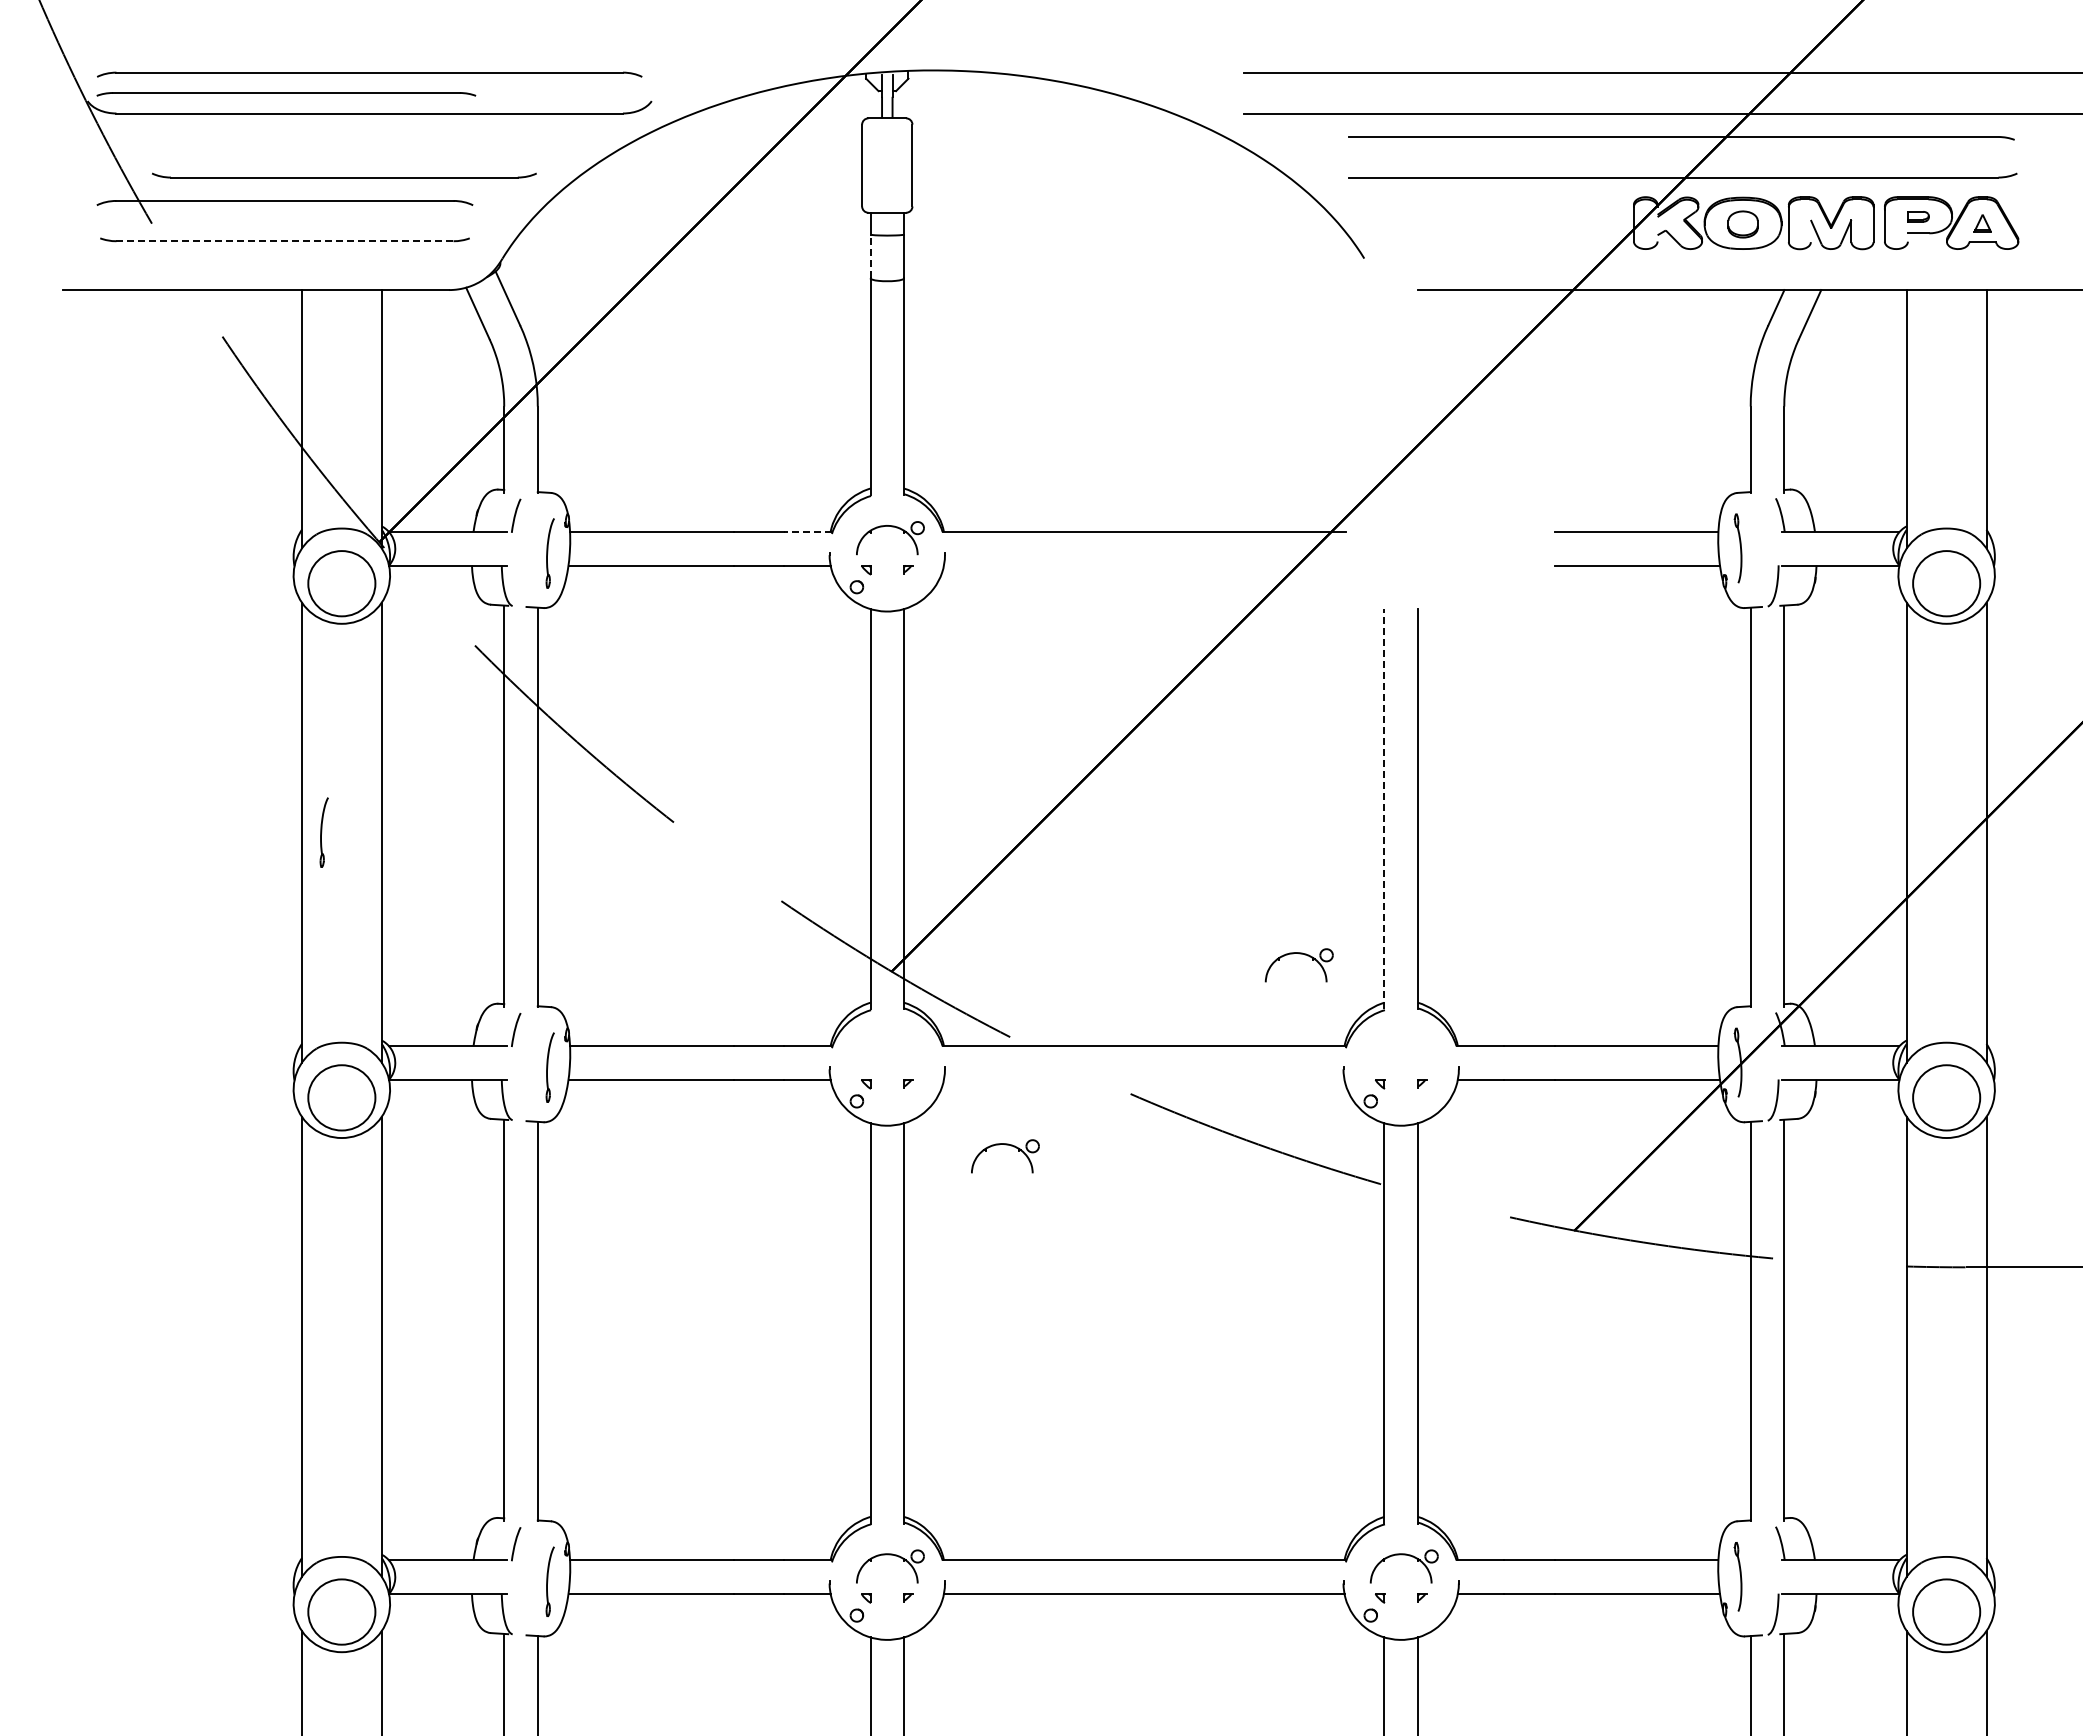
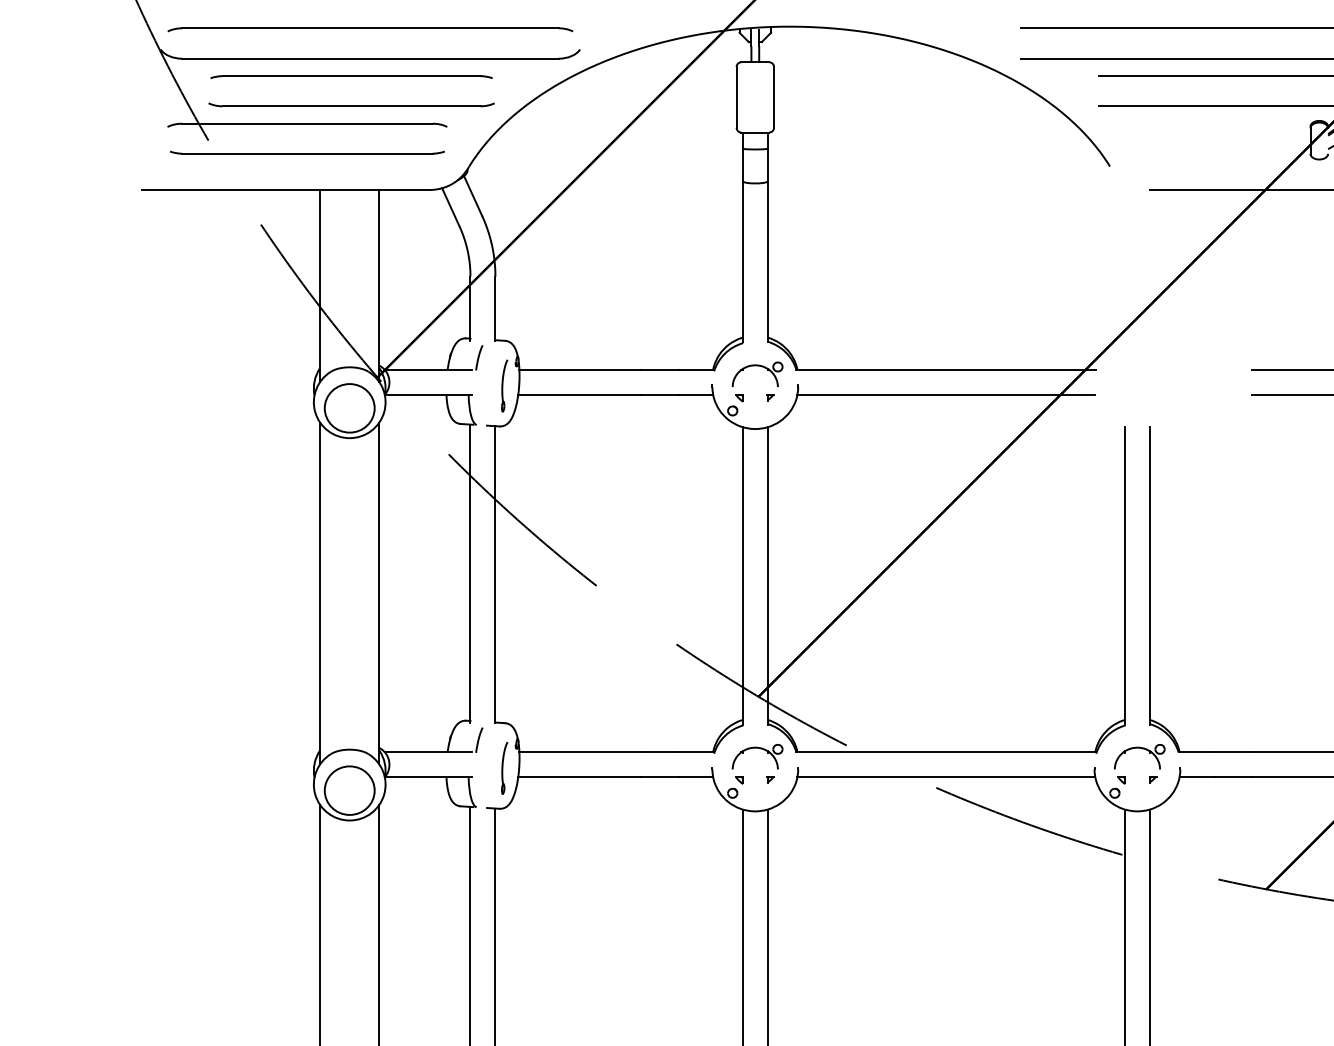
part: (286, 94) -> (351, 77), moved
line: (285, 241) -> (307, 153), dashed -> solid
line: (870, 256) -> (742, 165), dashed -> solid
line: (808, 532) -> (696, 370), dashed -> solid
line: (1144, 565) -> (946, 394), added
line: (1384, 808) -> (1125, 575), dashed -> solid
part: (323, 832) -> (336, 593), removed
part: (1299, 954) -> (1139, 748), moved
line: (1144, 1079) -> (946, 777), added
part: (1005, 1145) -> (757, 748), moved

